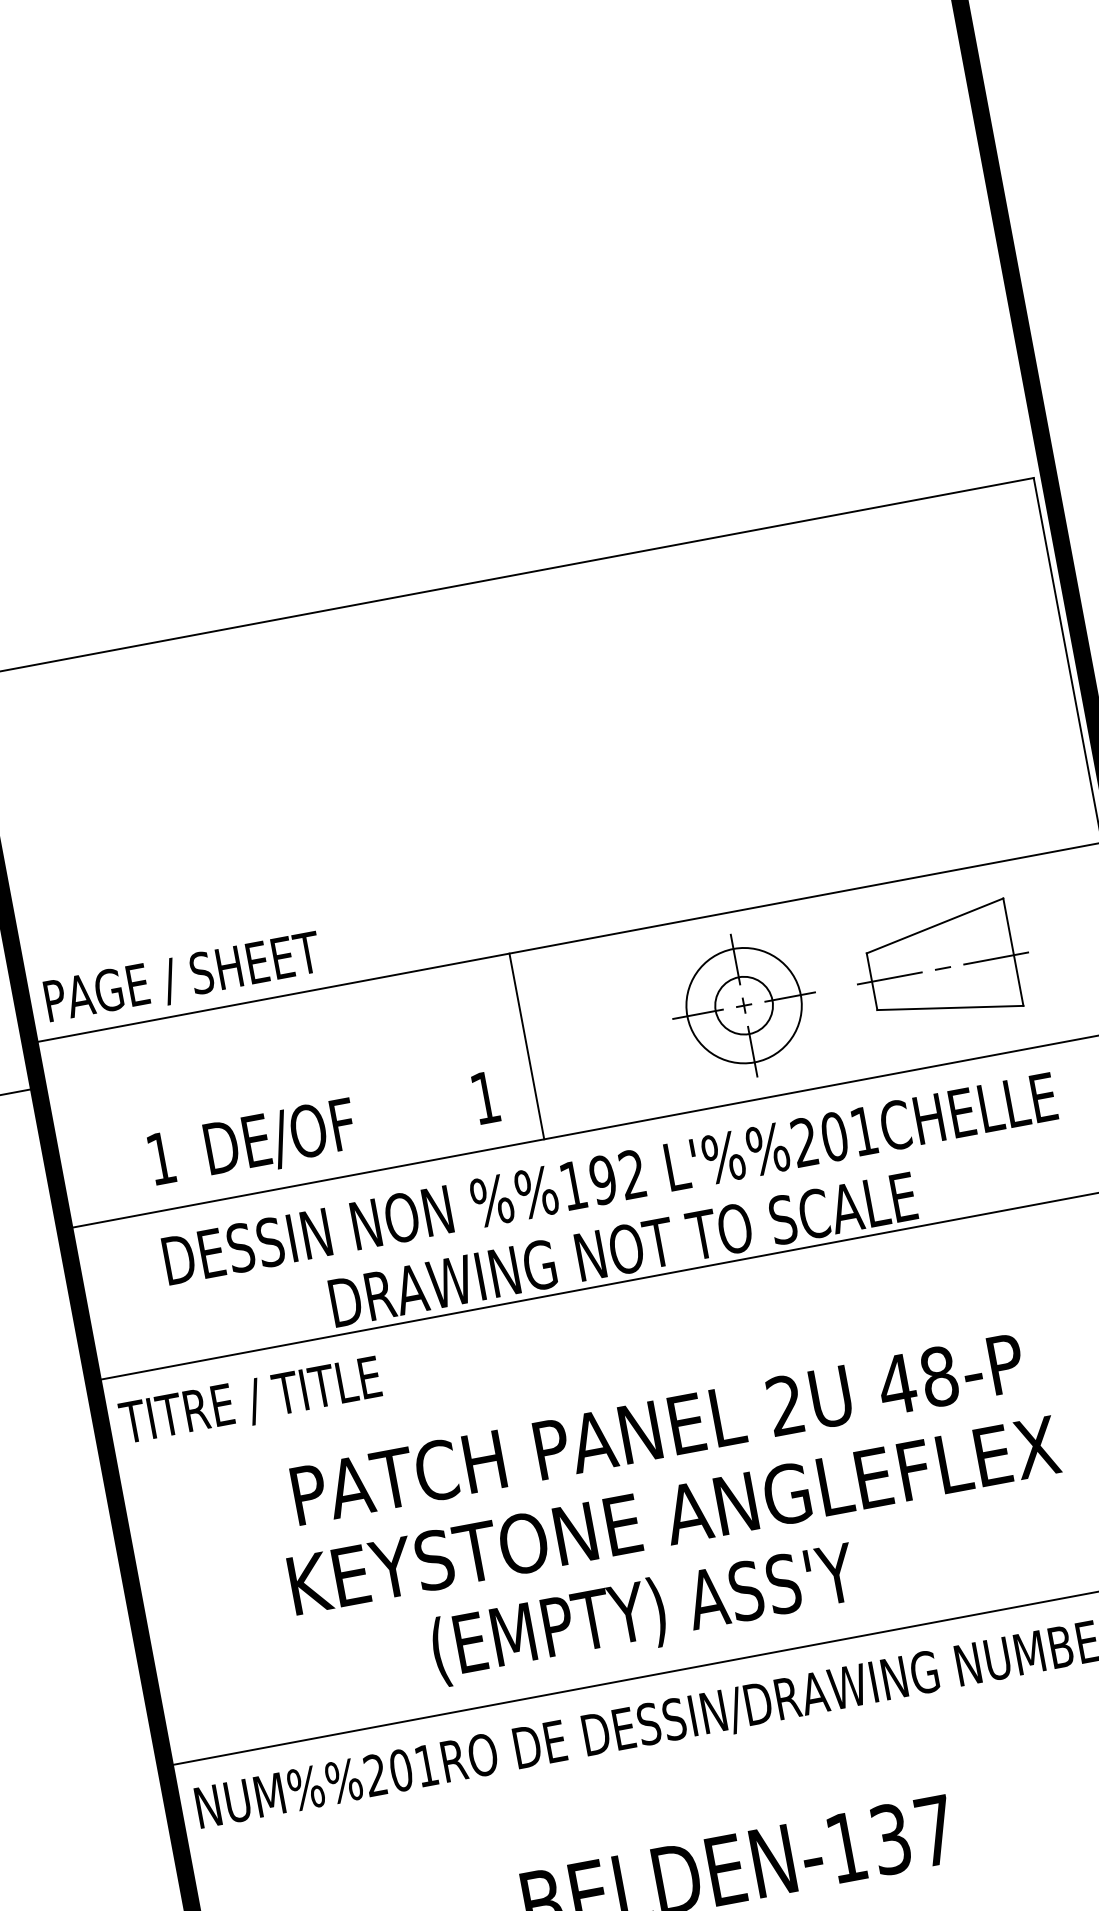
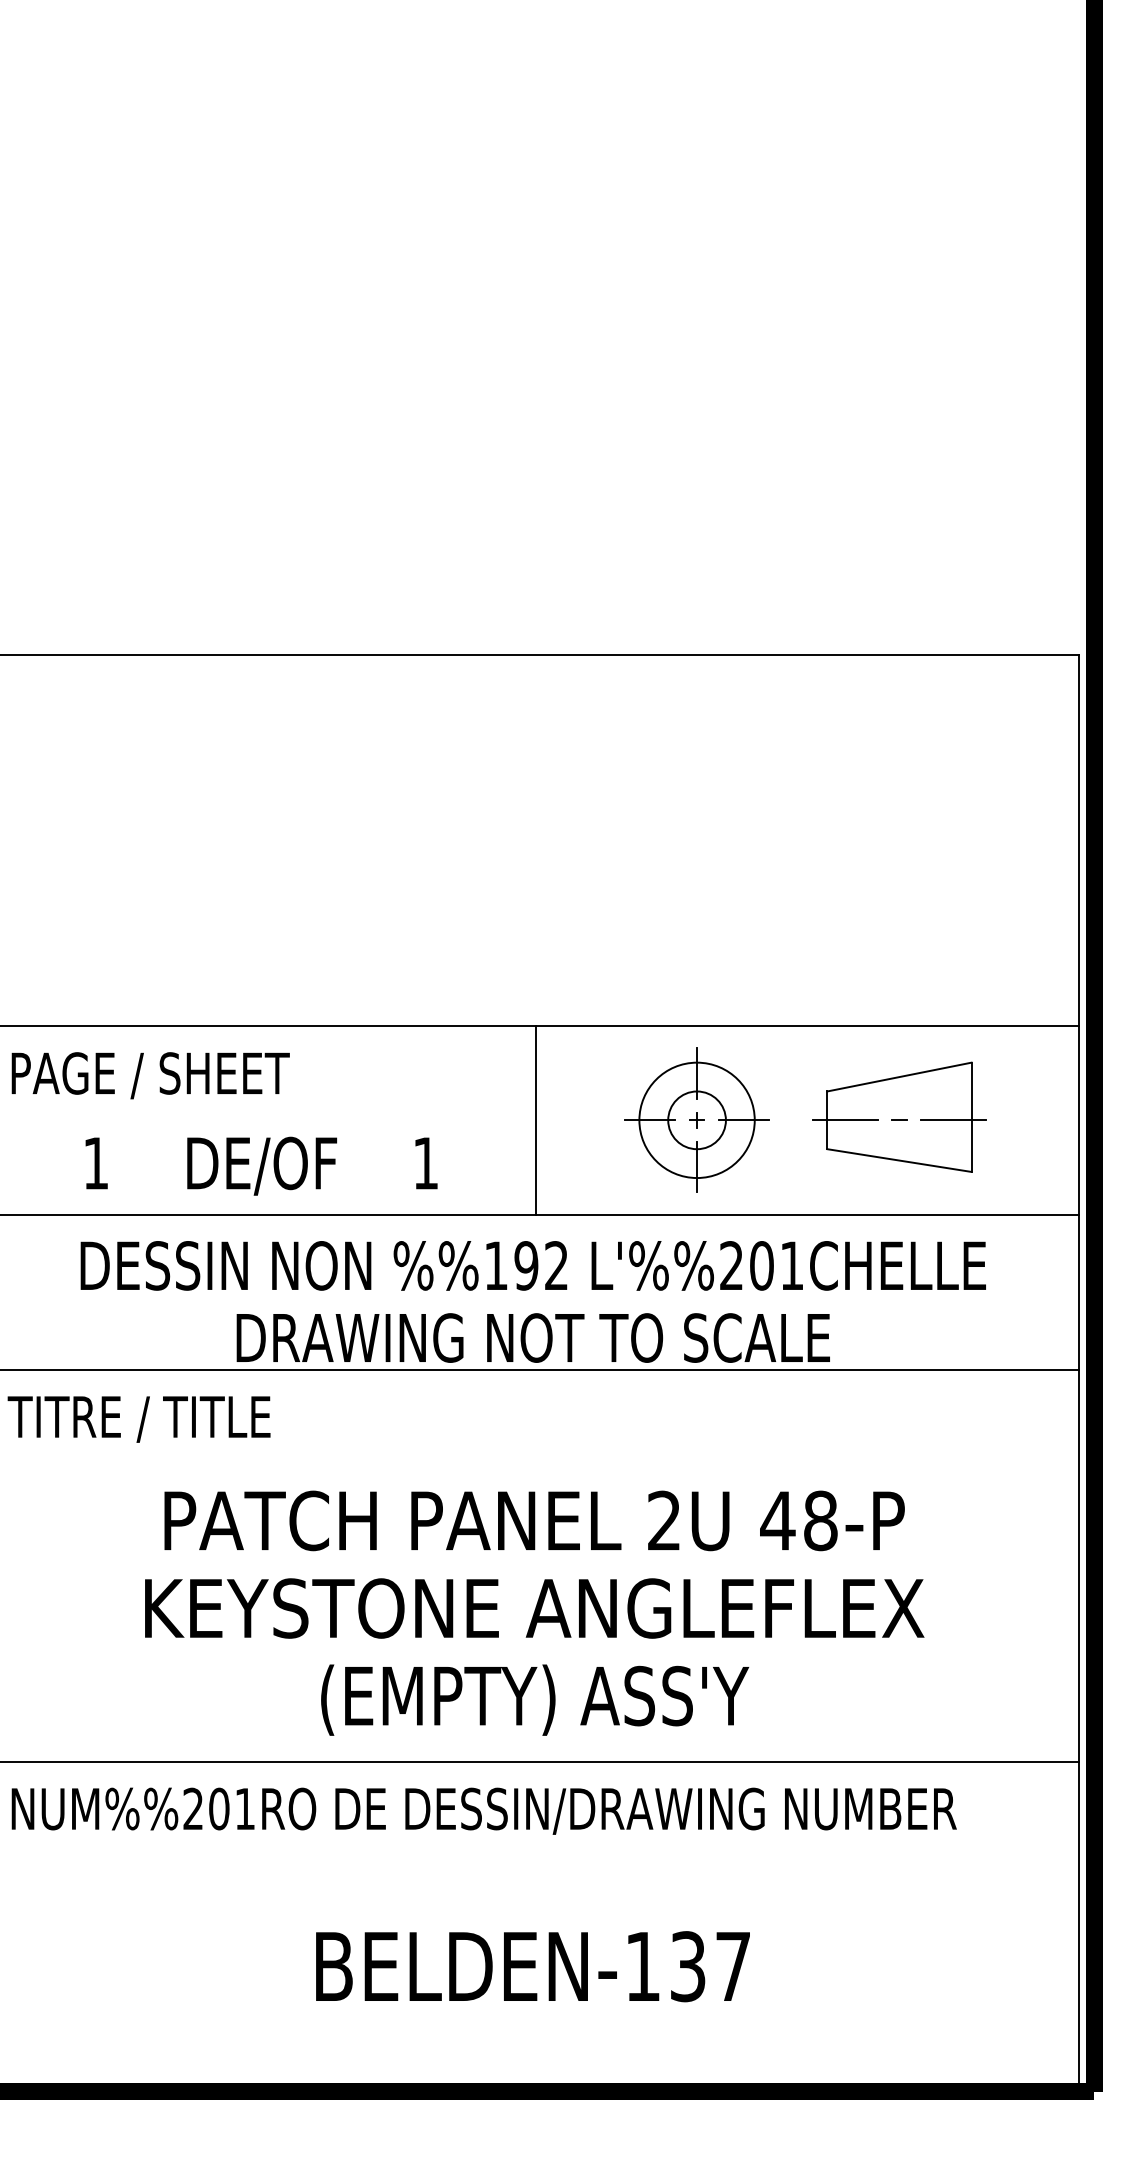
text: (182, 978) -> (150, 1075), moved
line: (527, 1046) -> (536, 1120), moved
text: (280, 1138) -> (261, 1165), moved
text: (644, 1613) -> (535, 1699), moved

